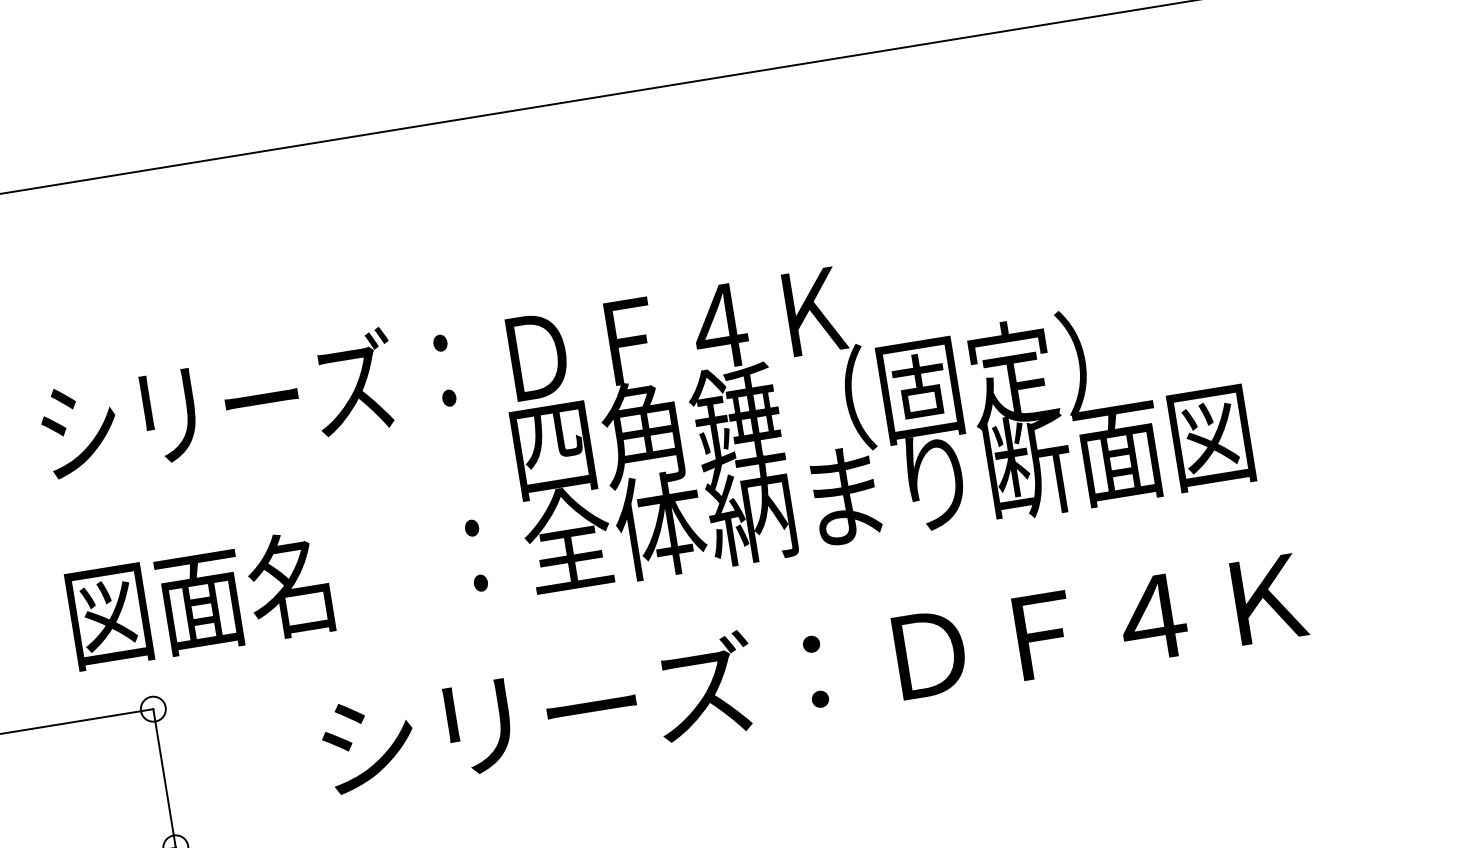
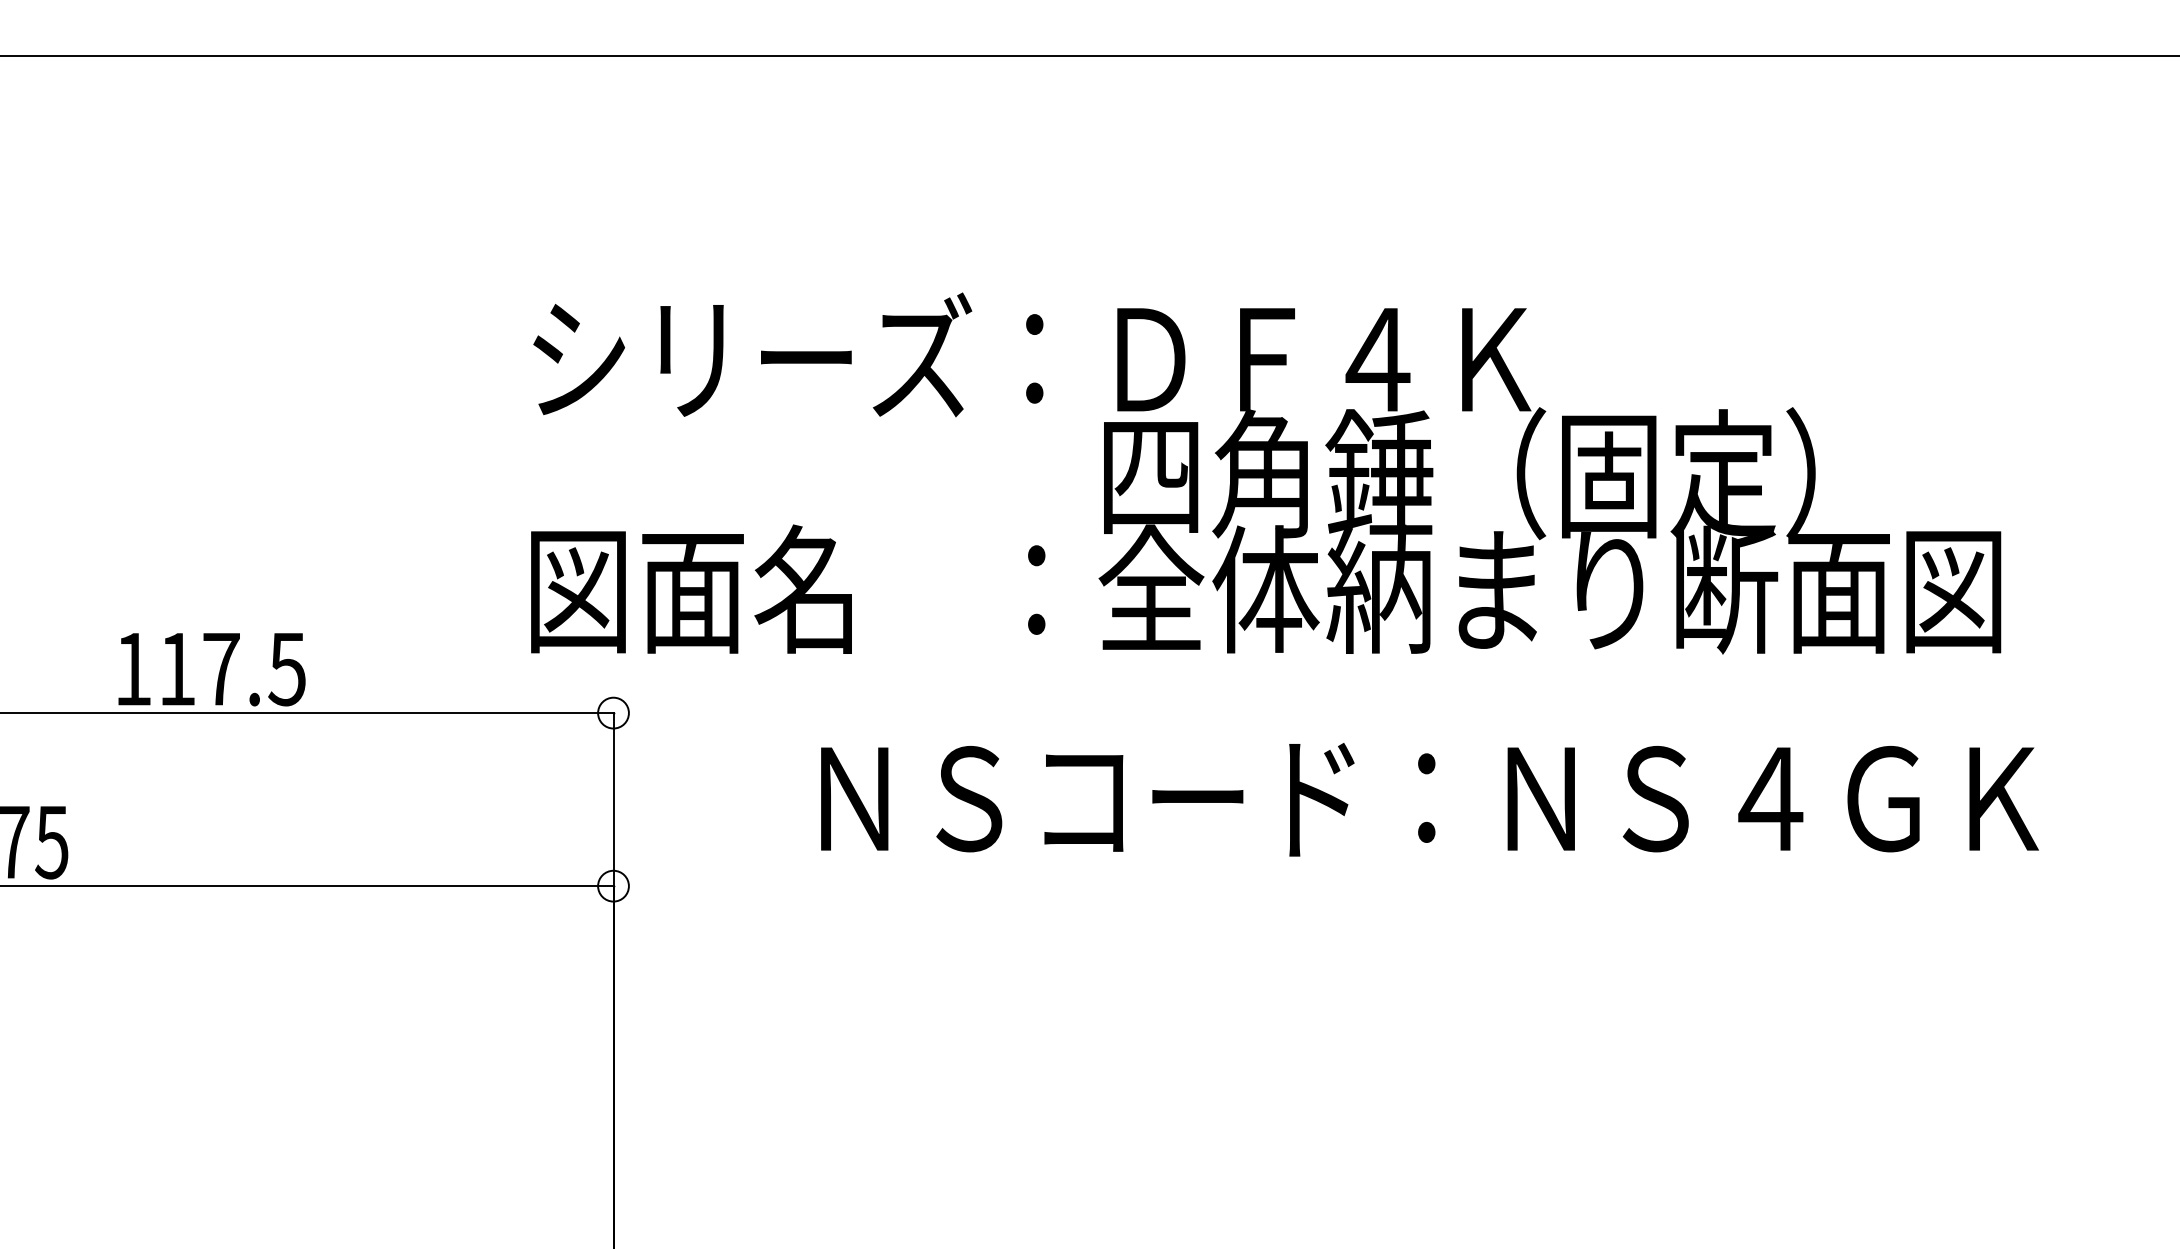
text: (814, 668) -> (1425, 793), シリーズ：ＤＦ４Ｋ -> ＮＳコード：ＮＳ４ＧＫ

